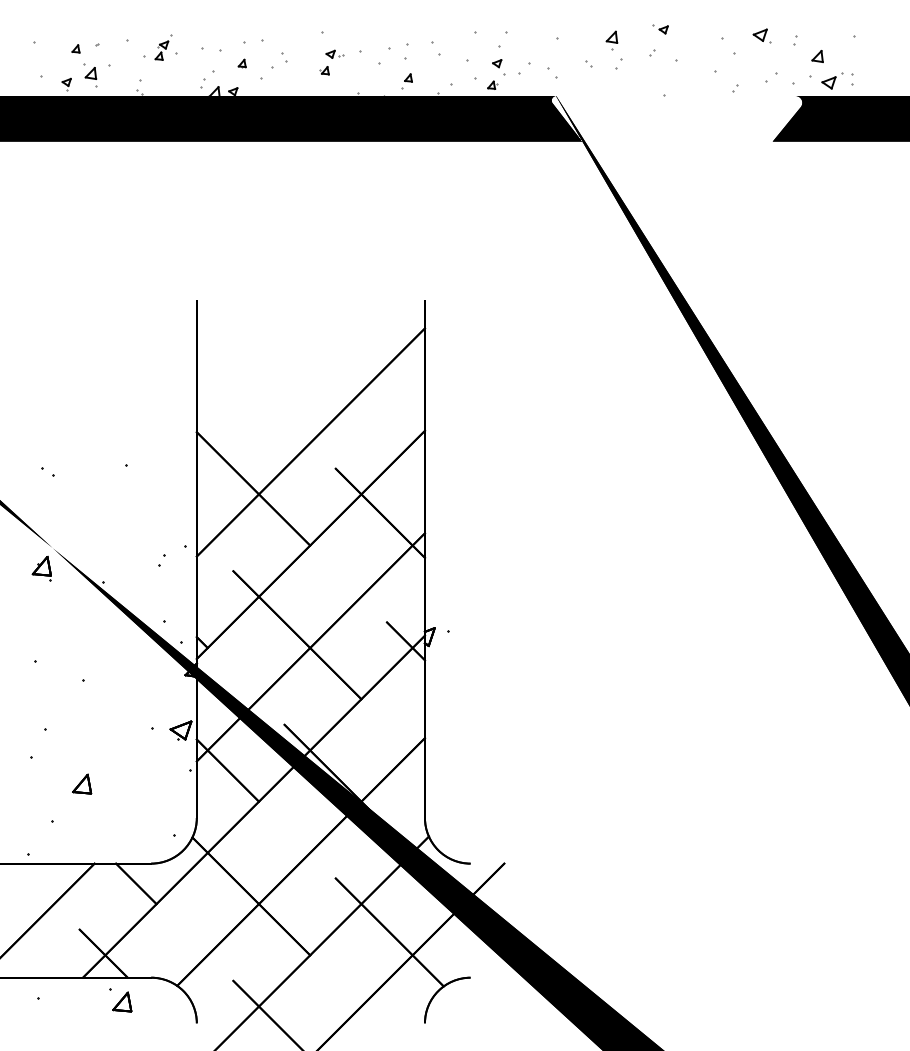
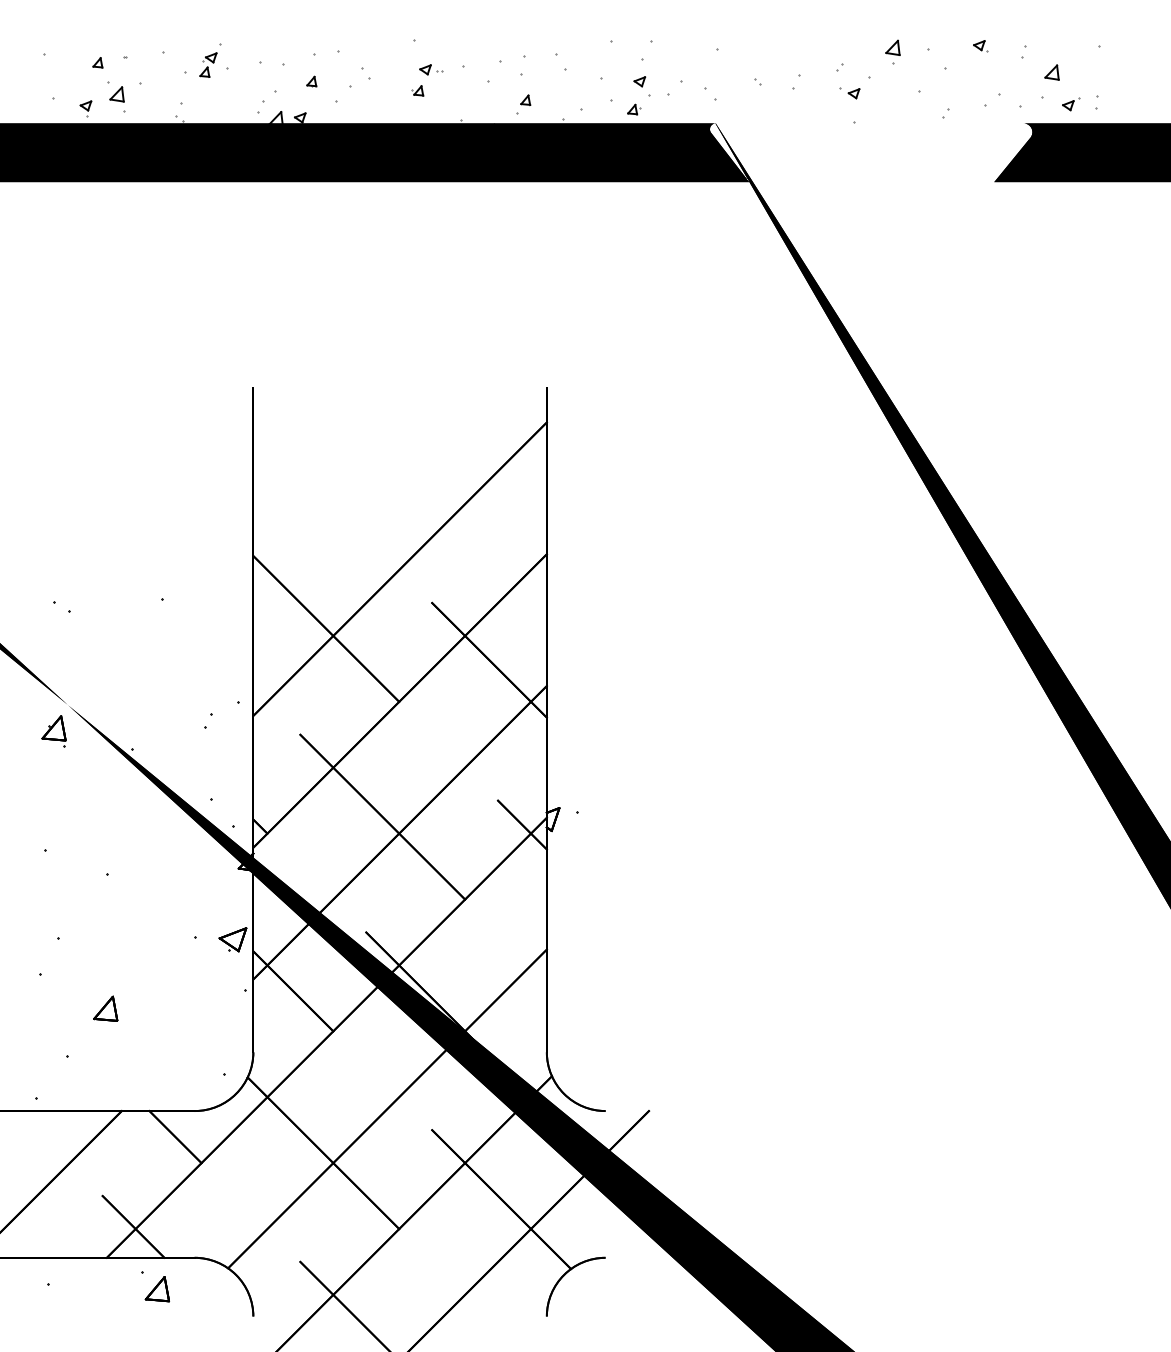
part: (660, 29) -> (849, 93), moved
part: (762, 35) -> (981, 45), size x0.62
part: (611, 40) -> (892, 51), moved
part: (832, 80) -> (1071, 103), size x0.62

